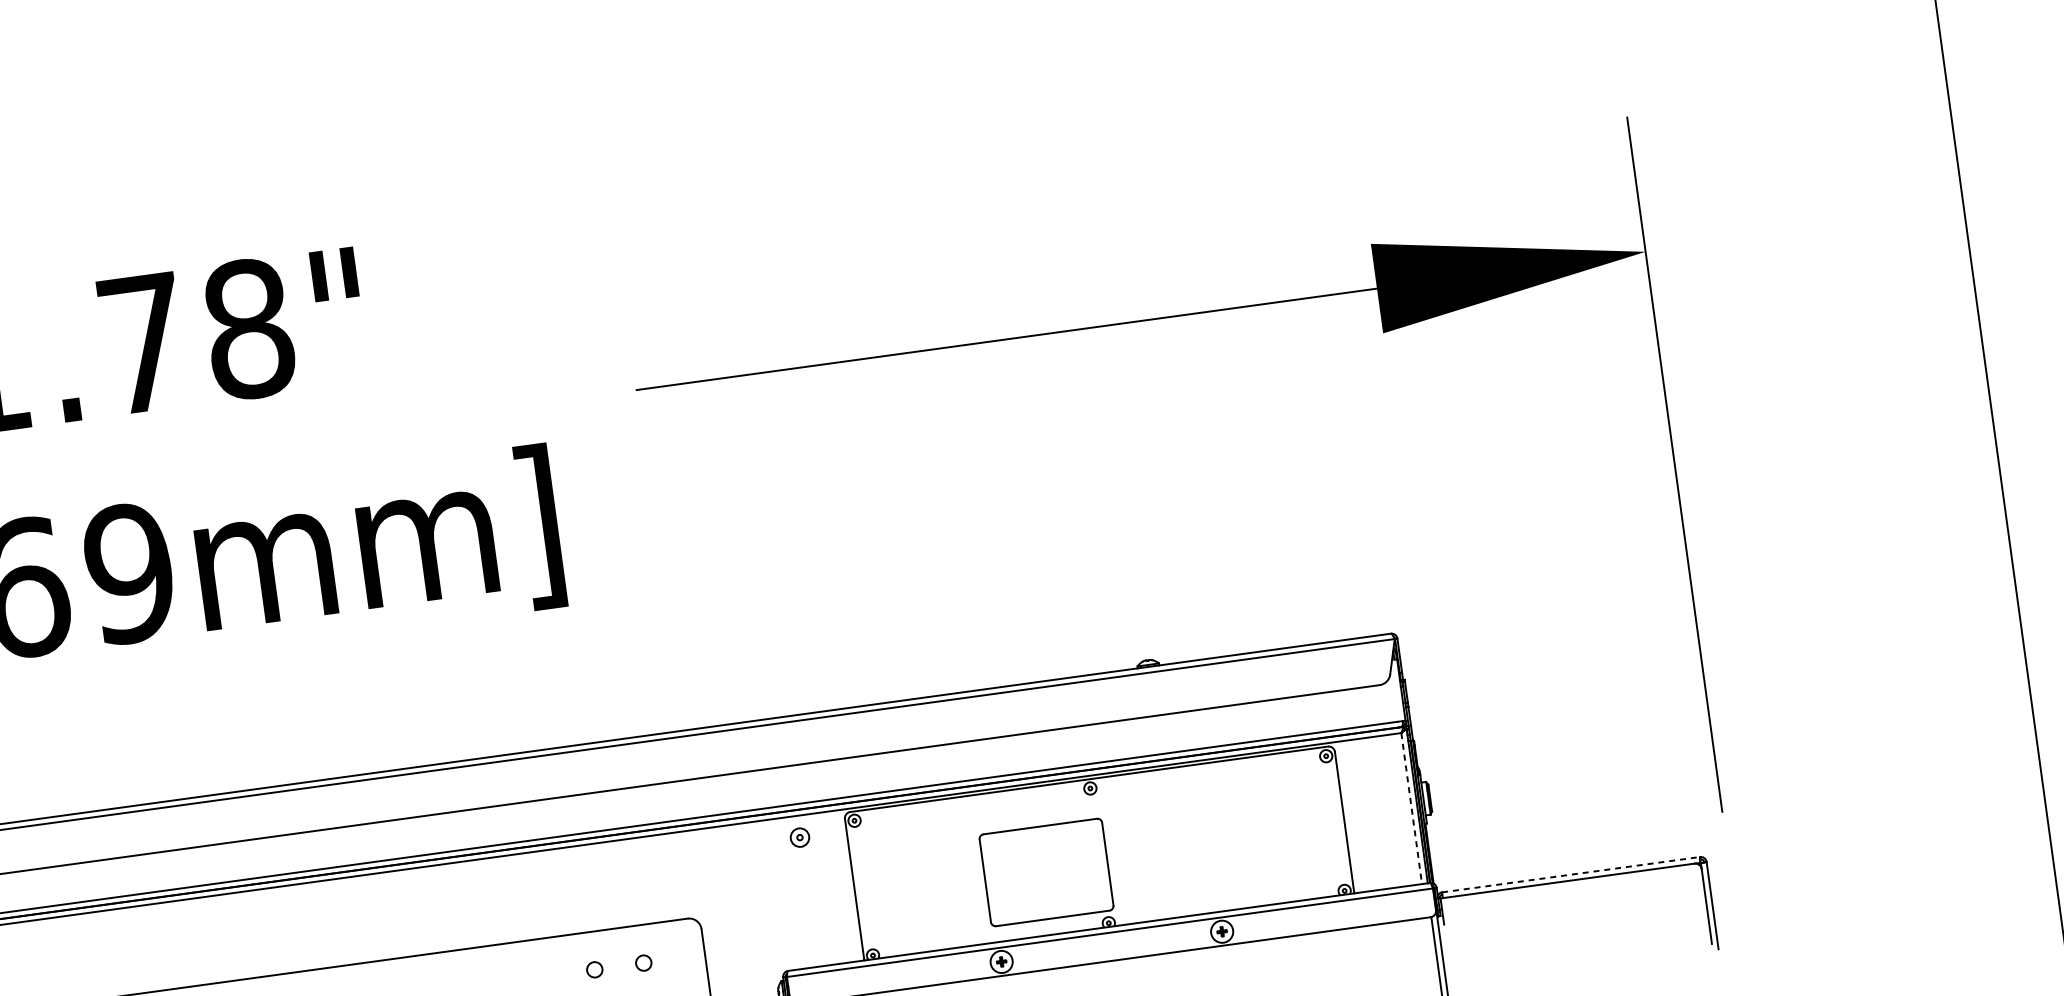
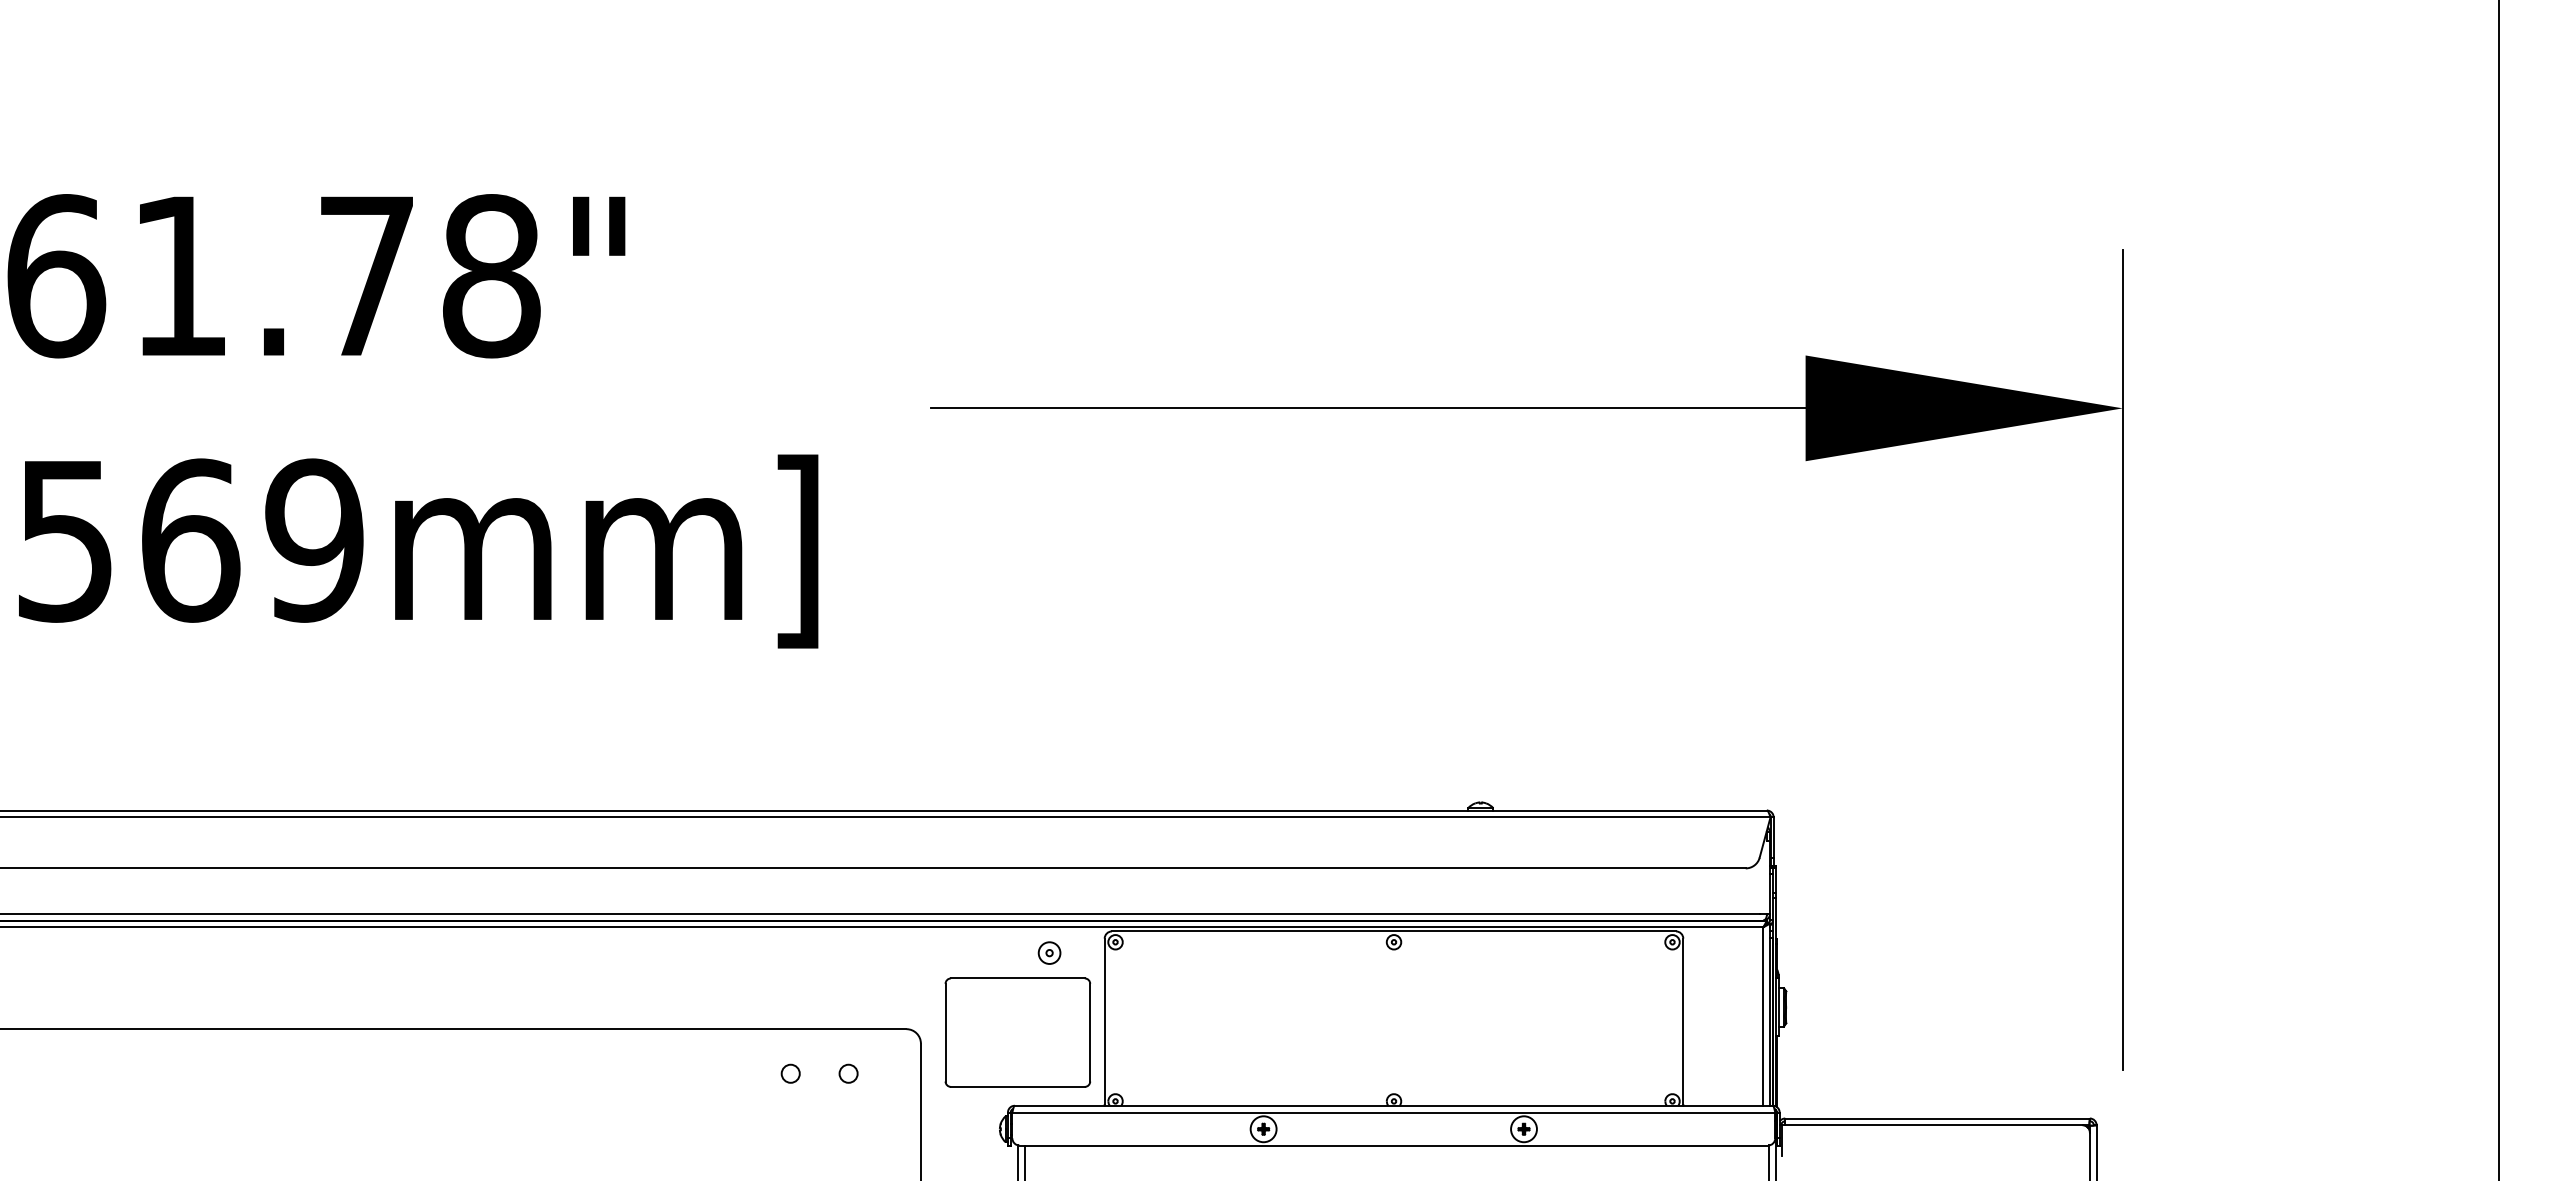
line: (1411, 809) -> (1763, 1017), dashed -> solid
part: (1046, 872) -> (1017, 1032), moved
line: (1571, 874) -> (1938, 1118), dashed -> solid

